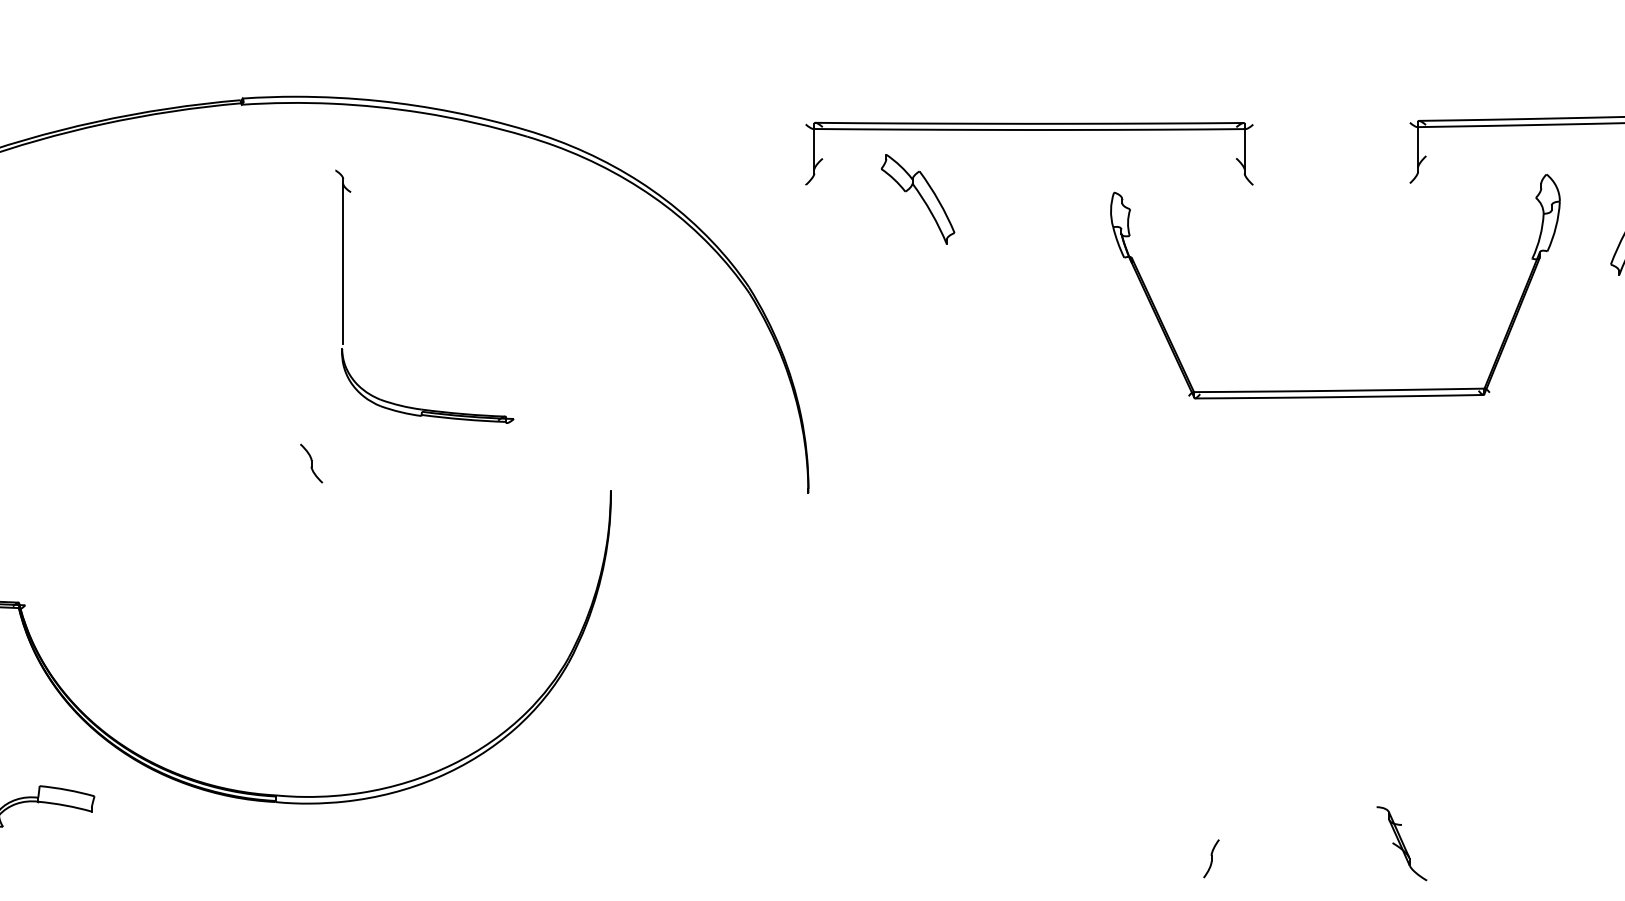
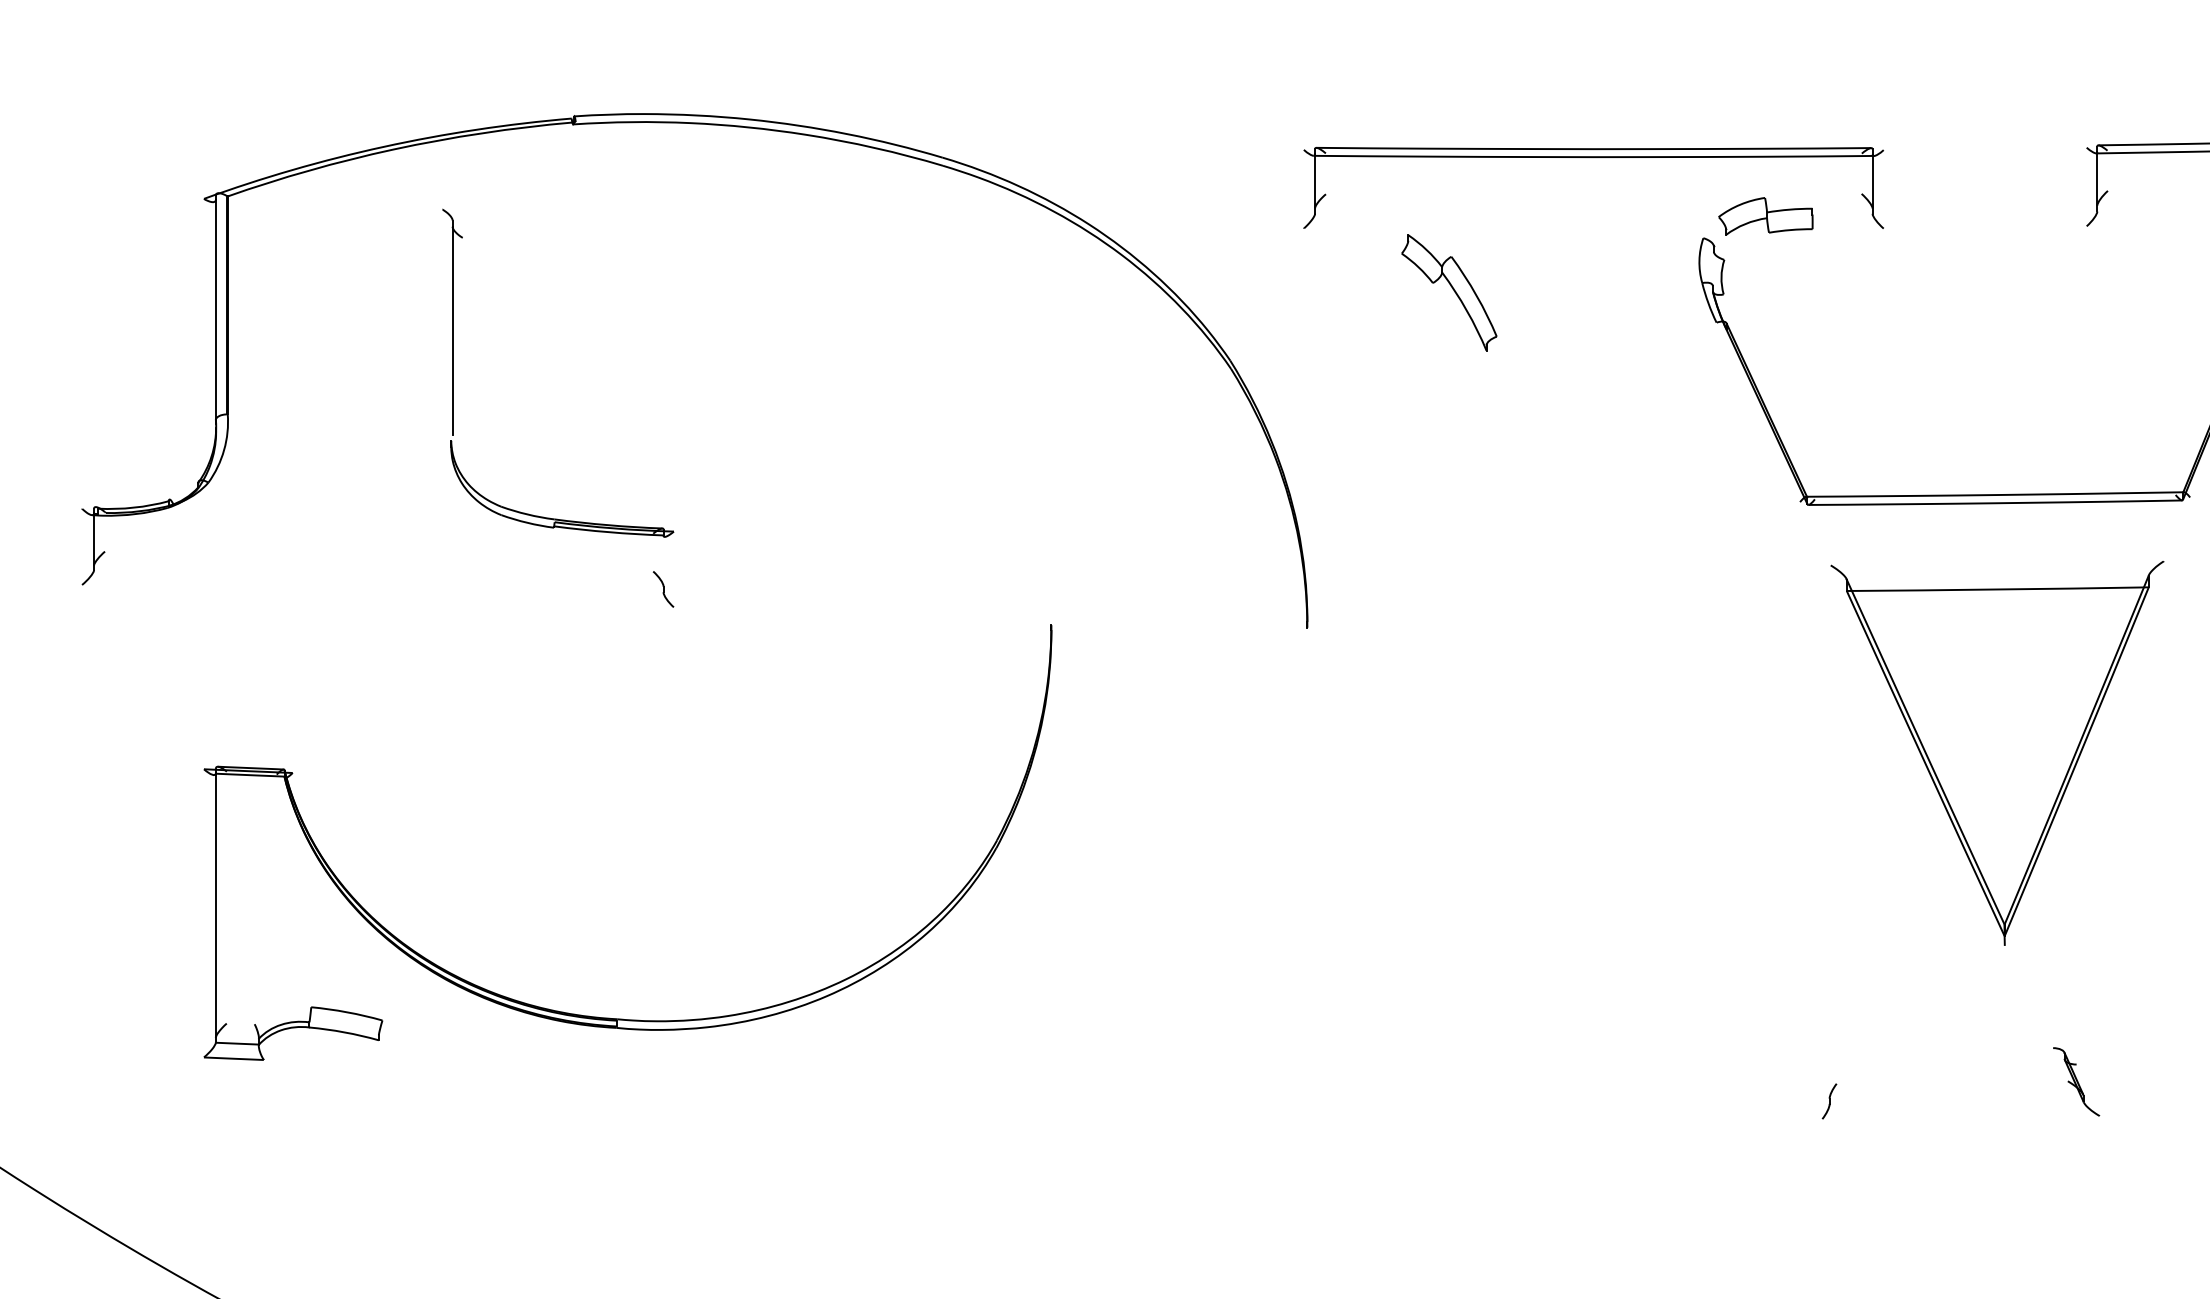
part: (1162, 175) -> (1765, 216), added
part: (918, 198) -> (1449, 292), moved
part: (343, 296) -> (453, 372), moved
part: (311, 463) -> (663, 589), size x0.71
part: (1341, 590) -> (1997, 753), added
part: (1402, 843) -> (2076, 1081), size x0.71
part: (1211, 858) -> (1829, 1101), size x0.71

